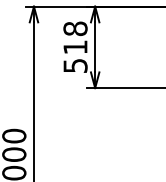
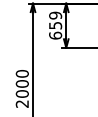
text: (75, 47) -> (55, 25), 518 -> 659

